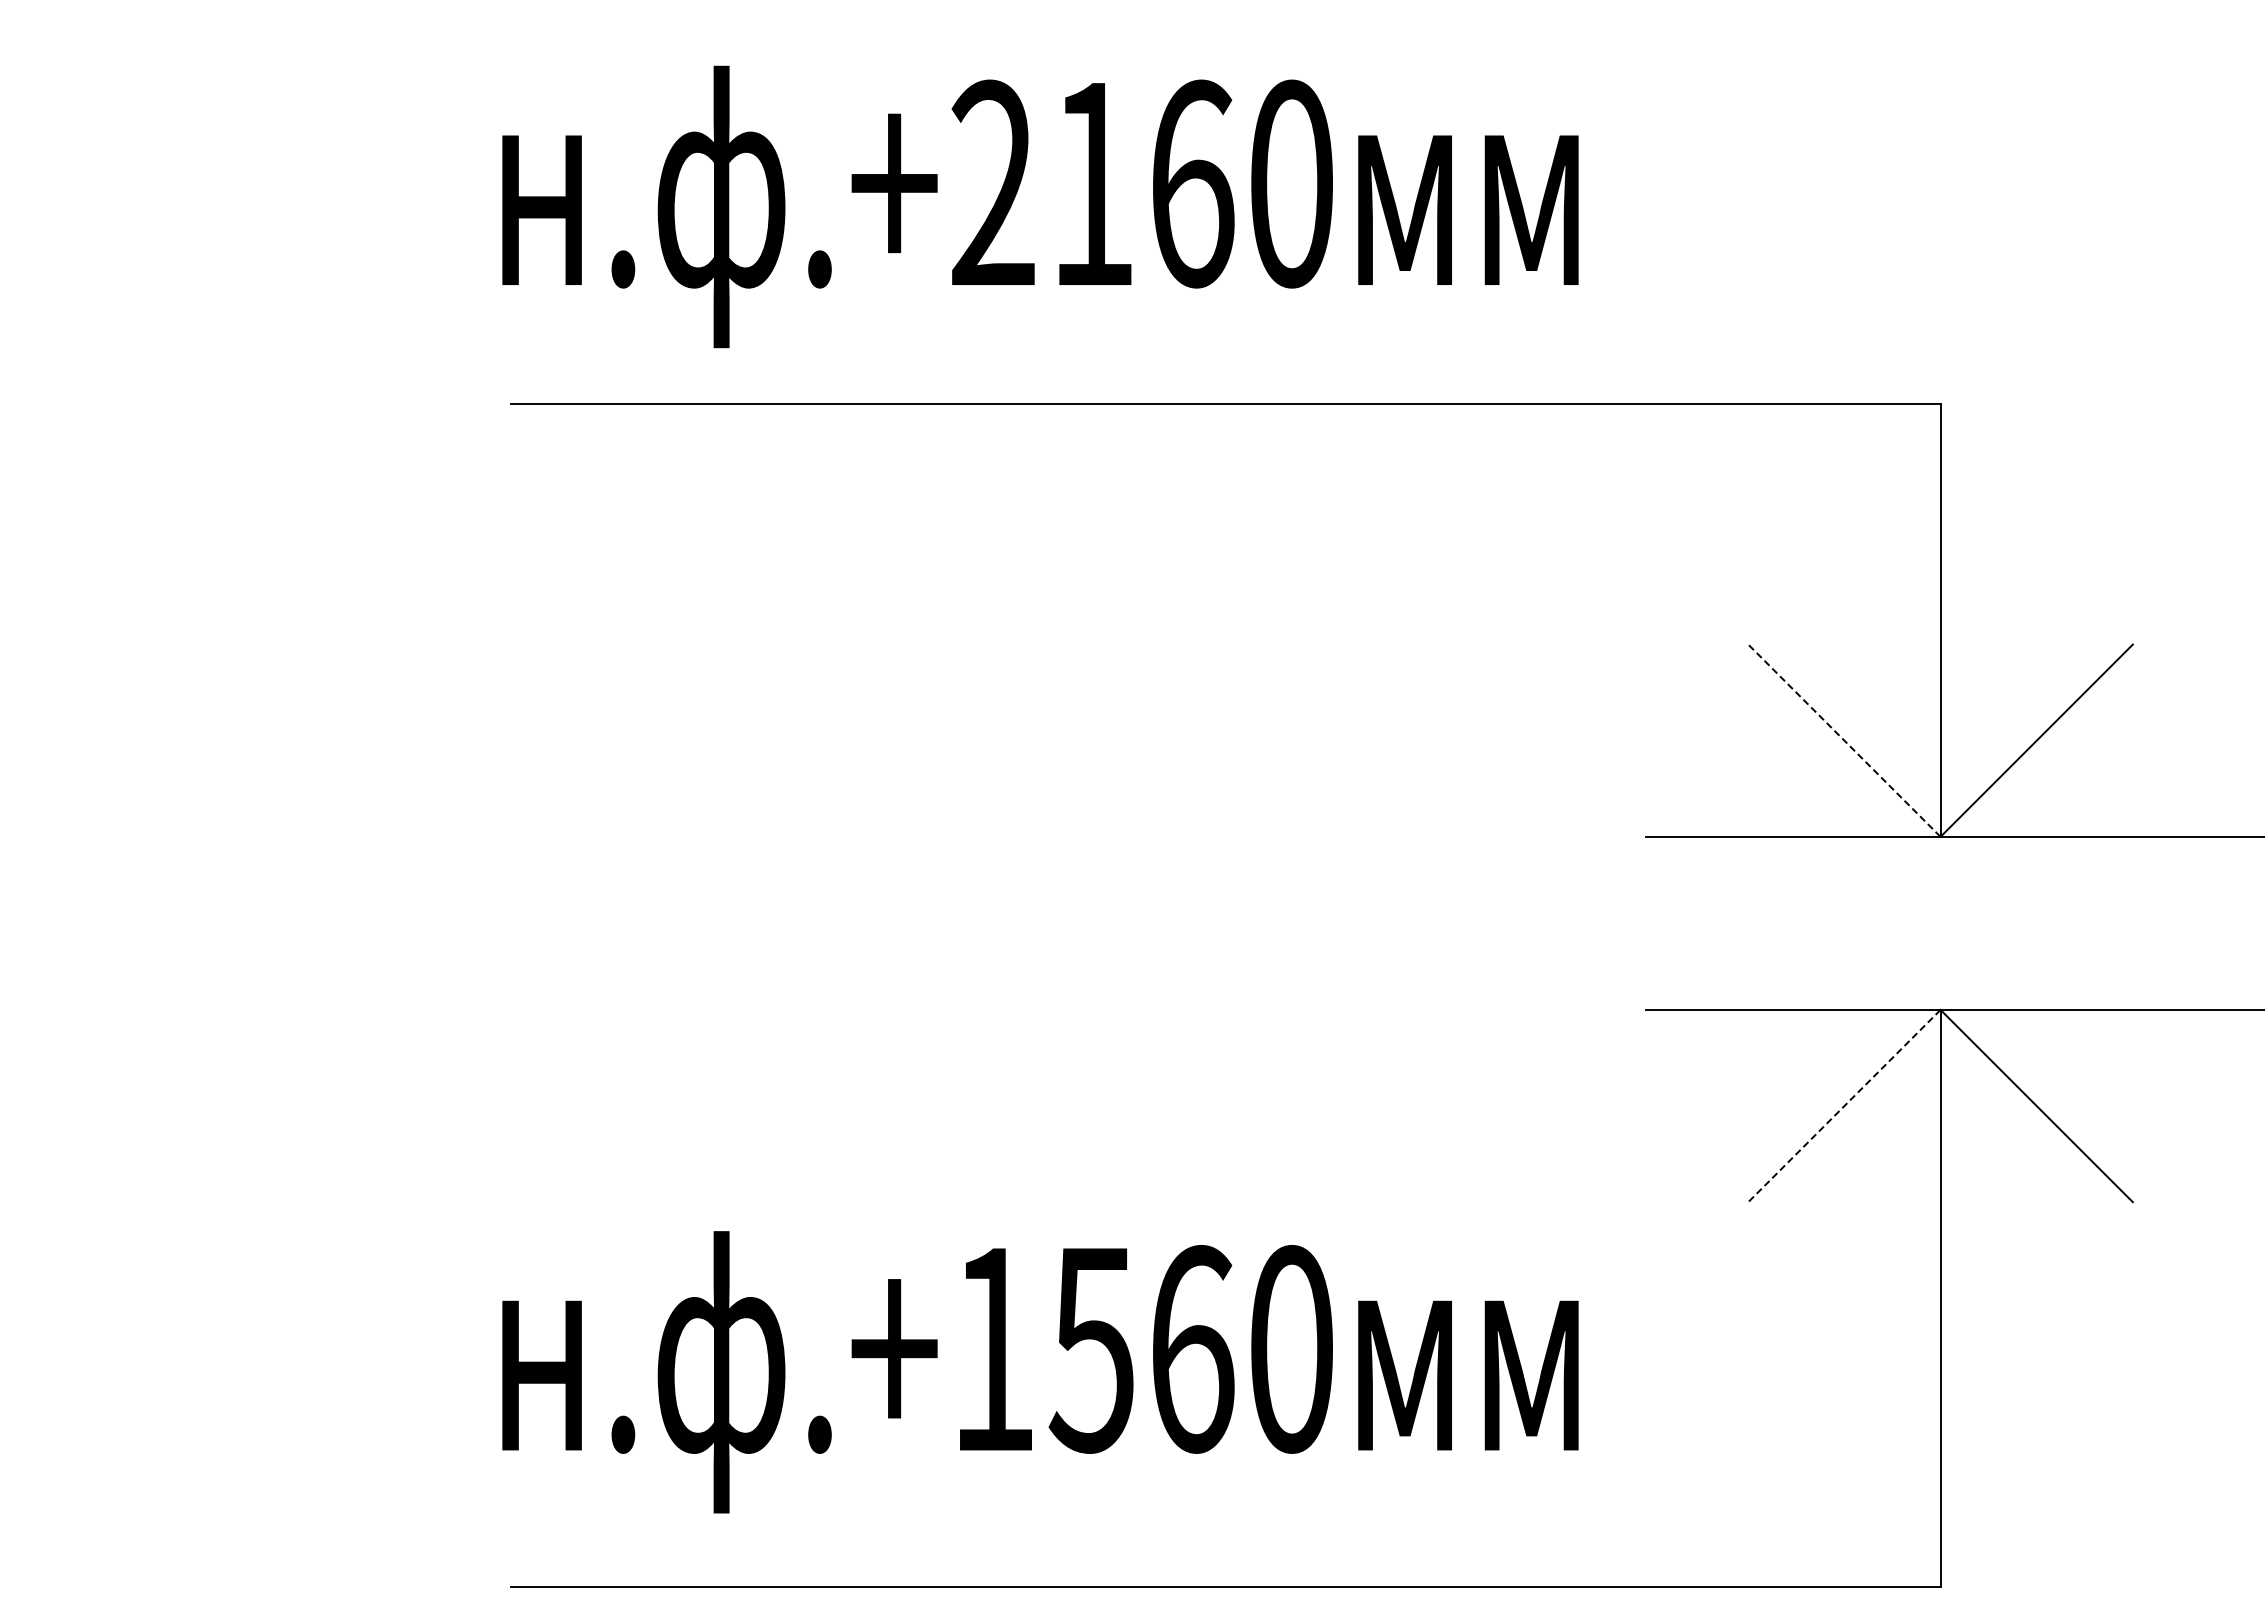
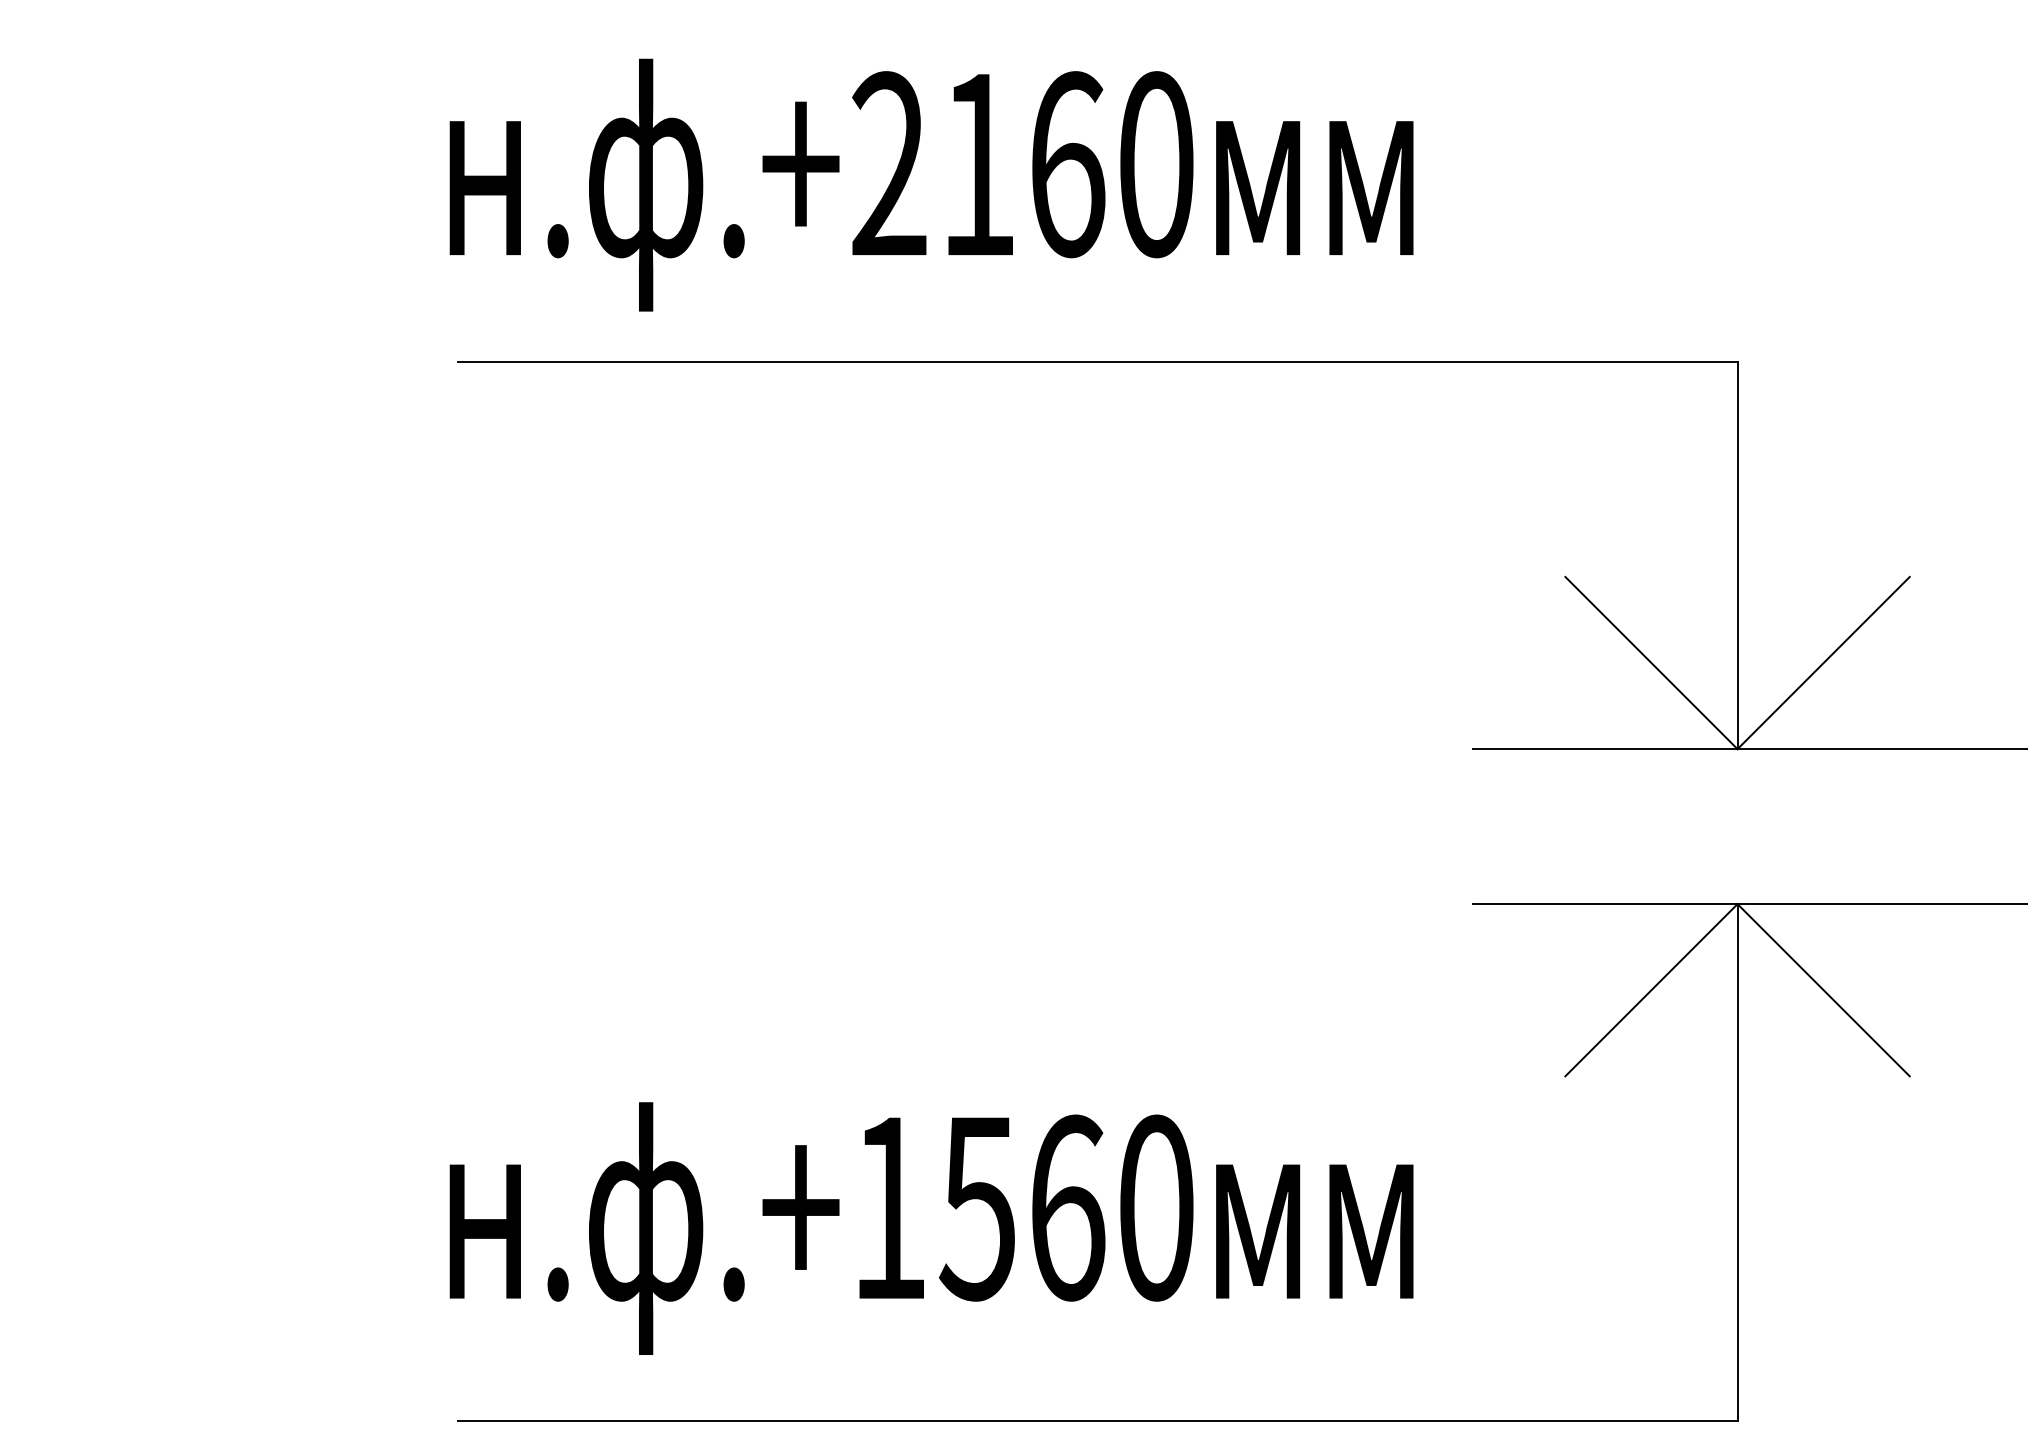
line: (1844, 740) -> (1651, 662), dashed -> solid
line: (1844, 1106) -> (1651, 990), dashed -> solid

